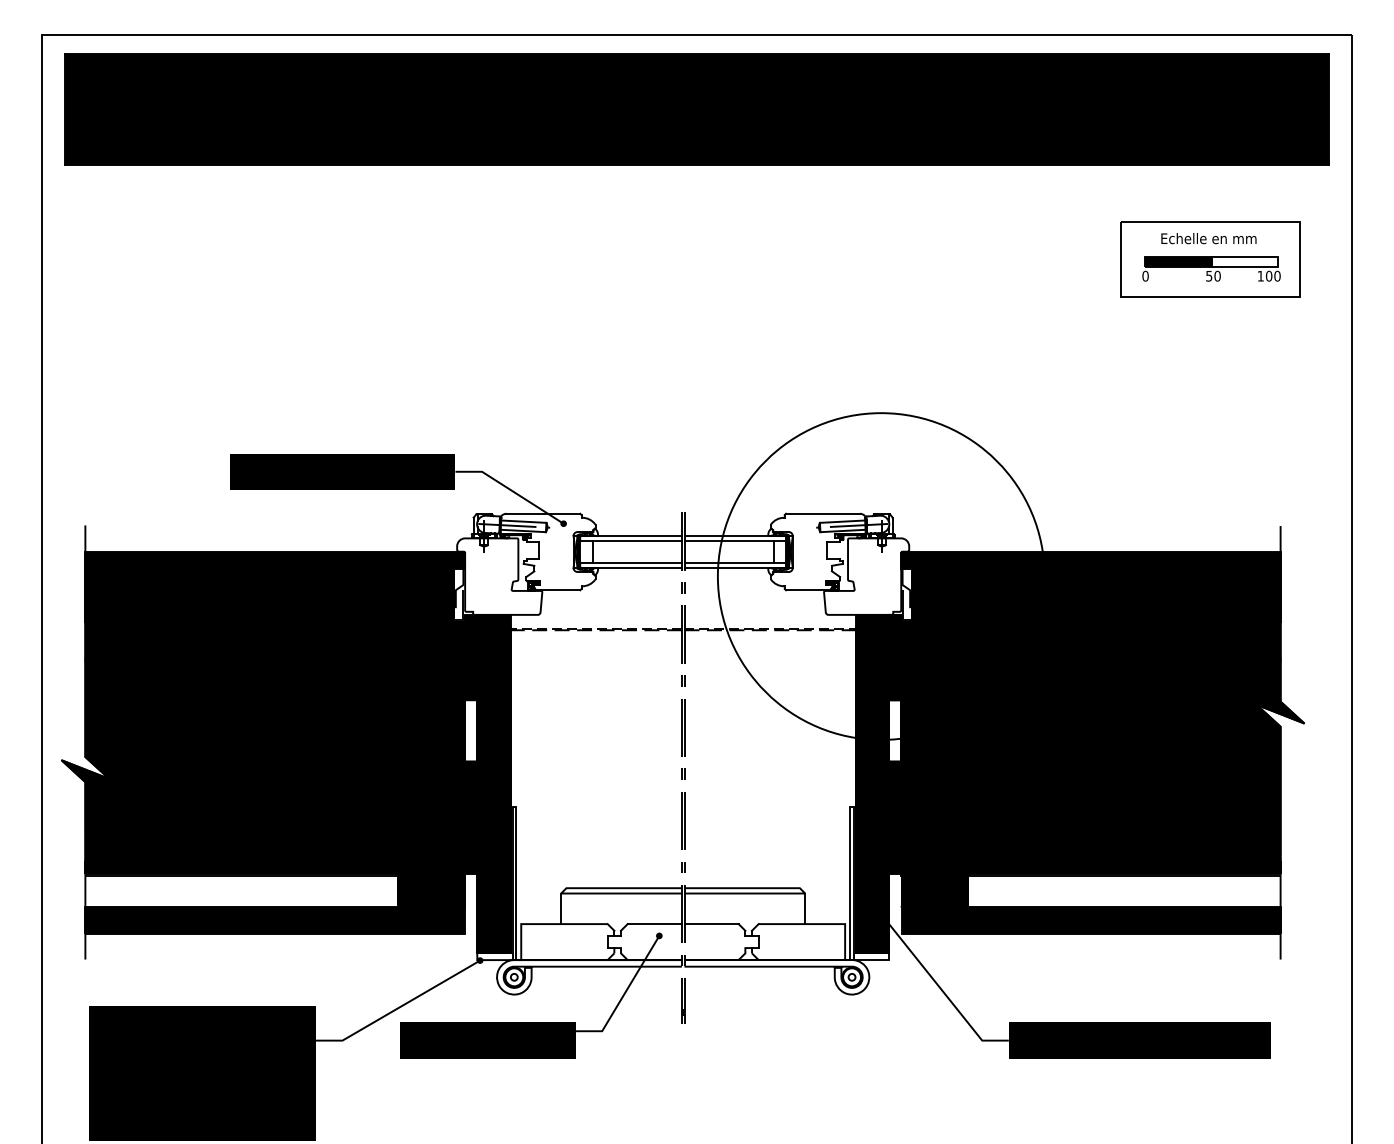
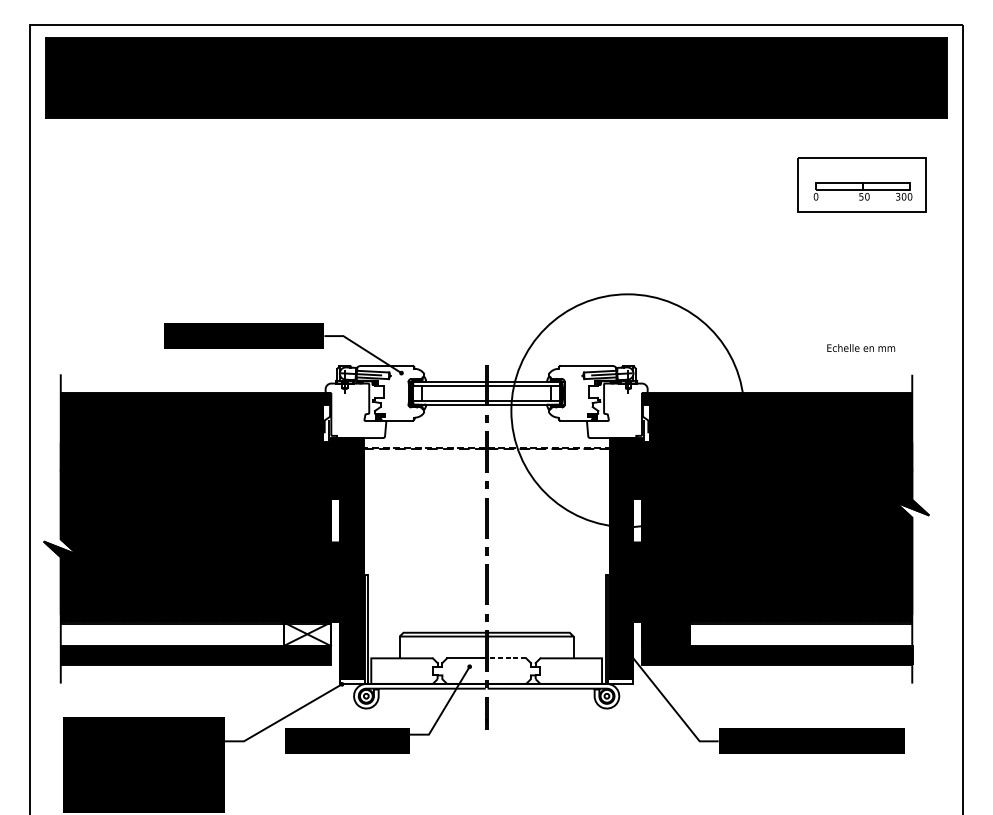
text: (1208, 238) -> (860, 348), moved
fill: (1178, 261) -> (839, 186), removed
text: (1260, 275) -> (897, 196), 100 -> 300
fill: (431, 889) -> (307, 633), removed
line: (711, 924) -> (506, 658), solid -> dashed

